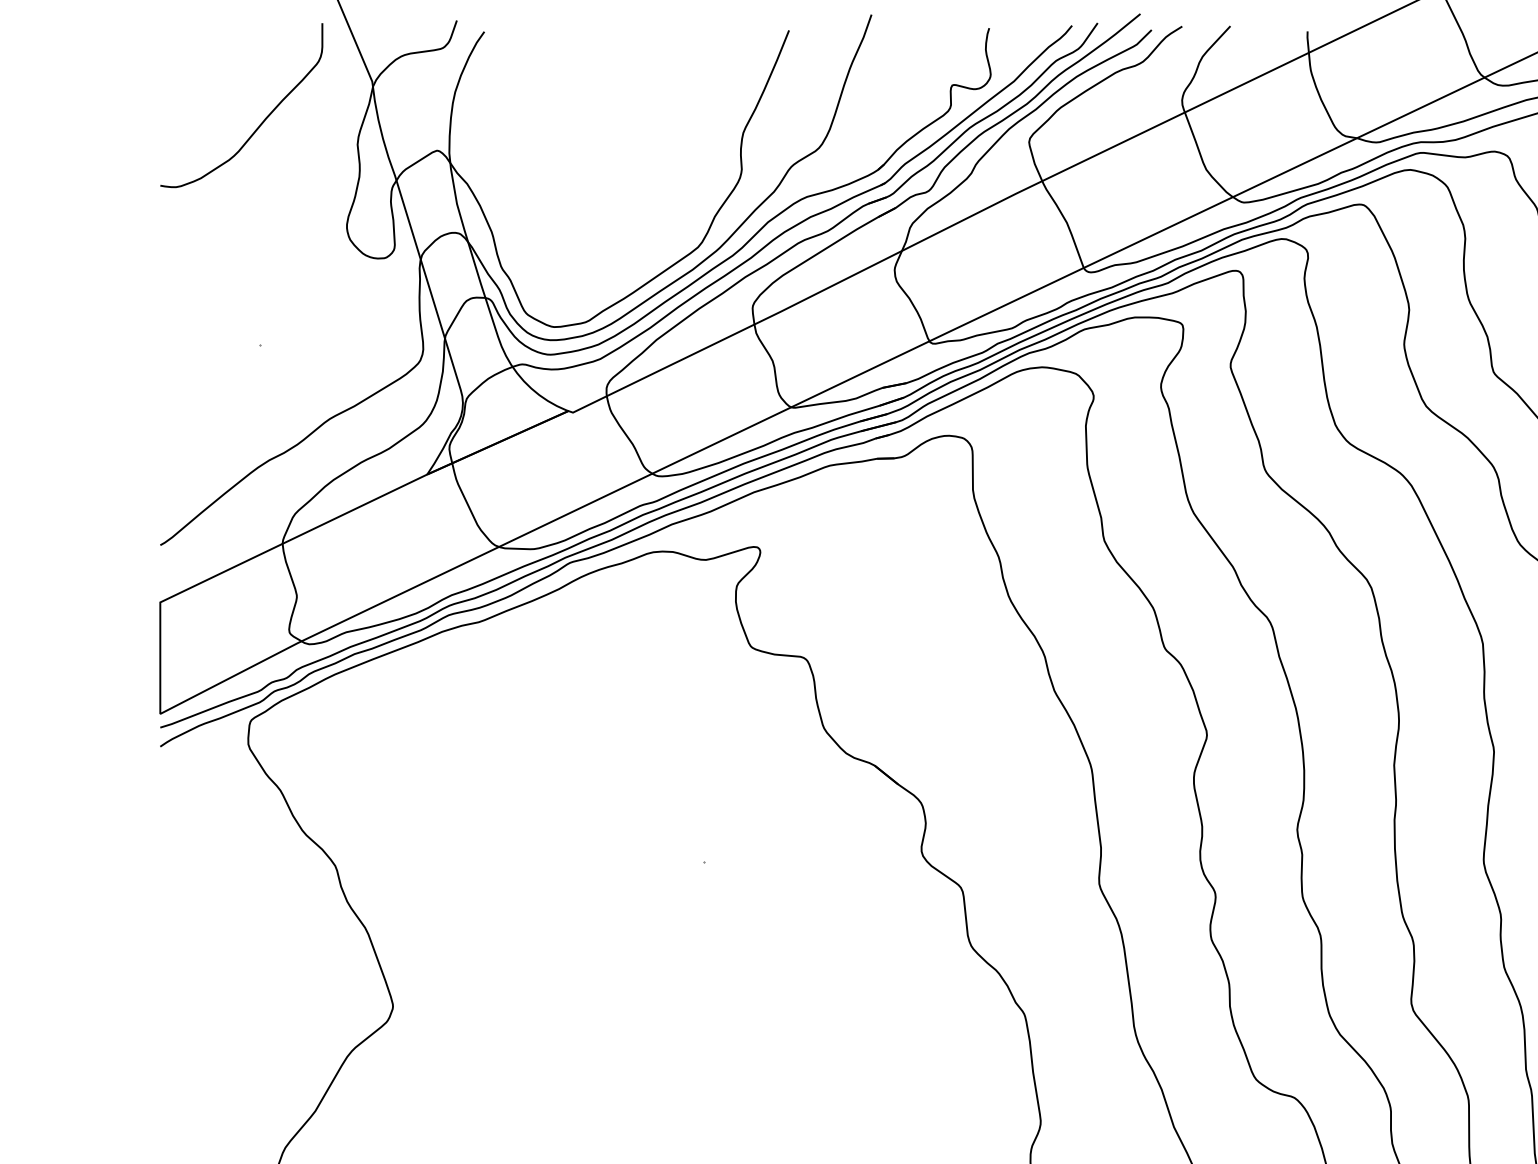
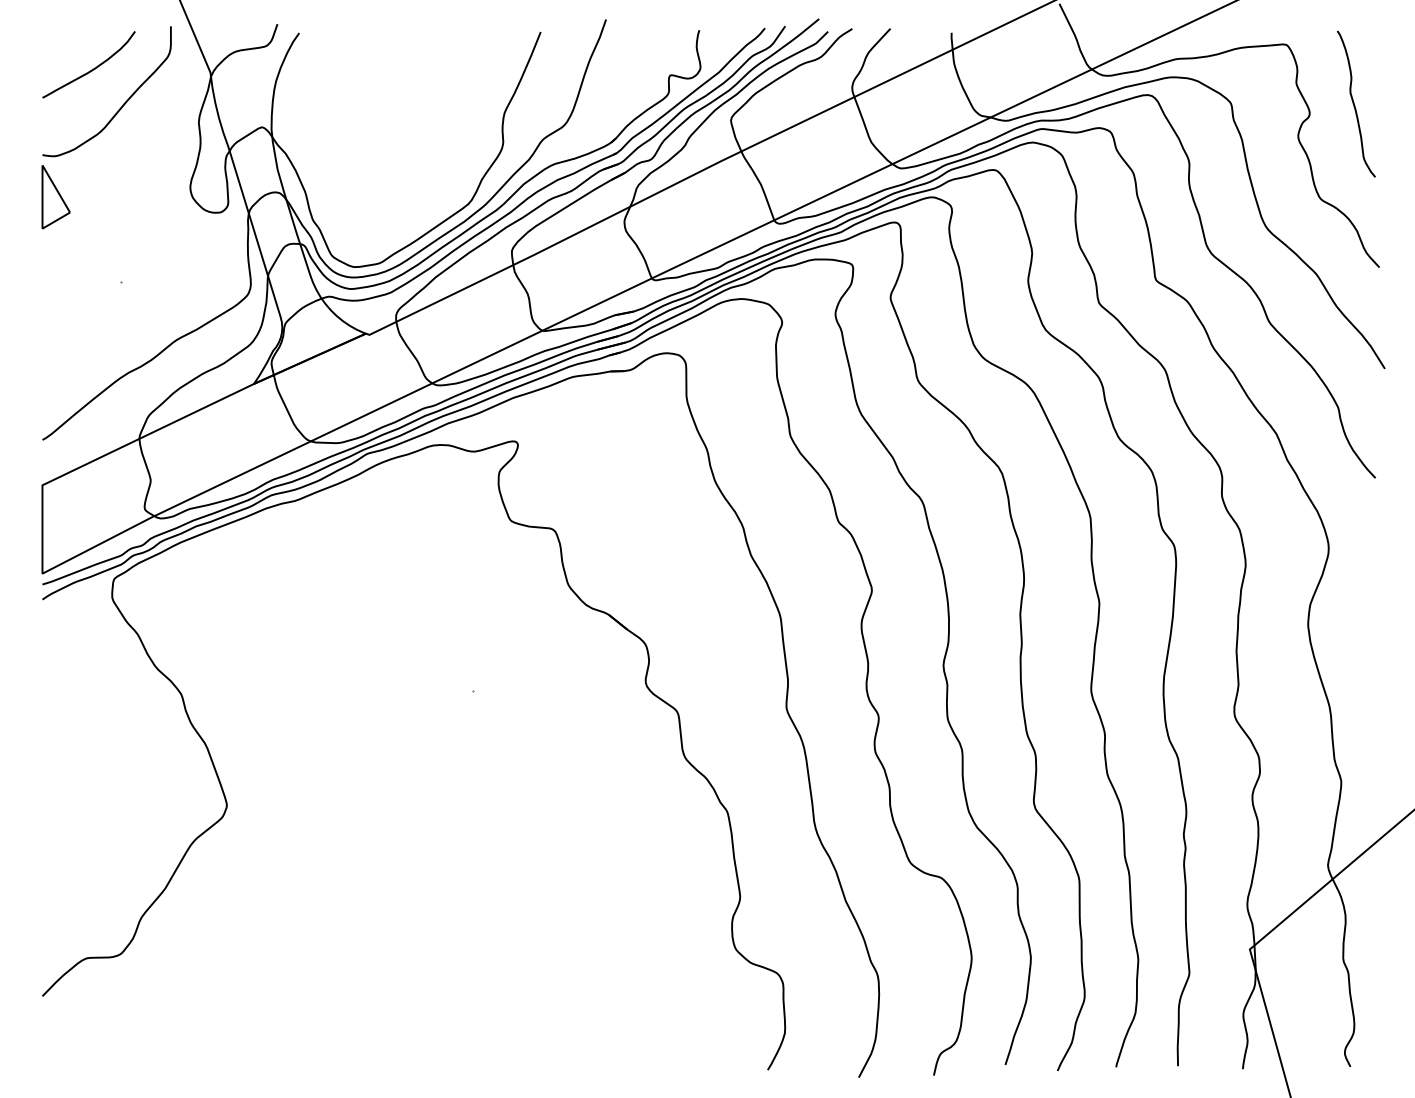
curve: (222, 77) -> (91, 69), added
part: (176, 239) -> (55, 197), added

